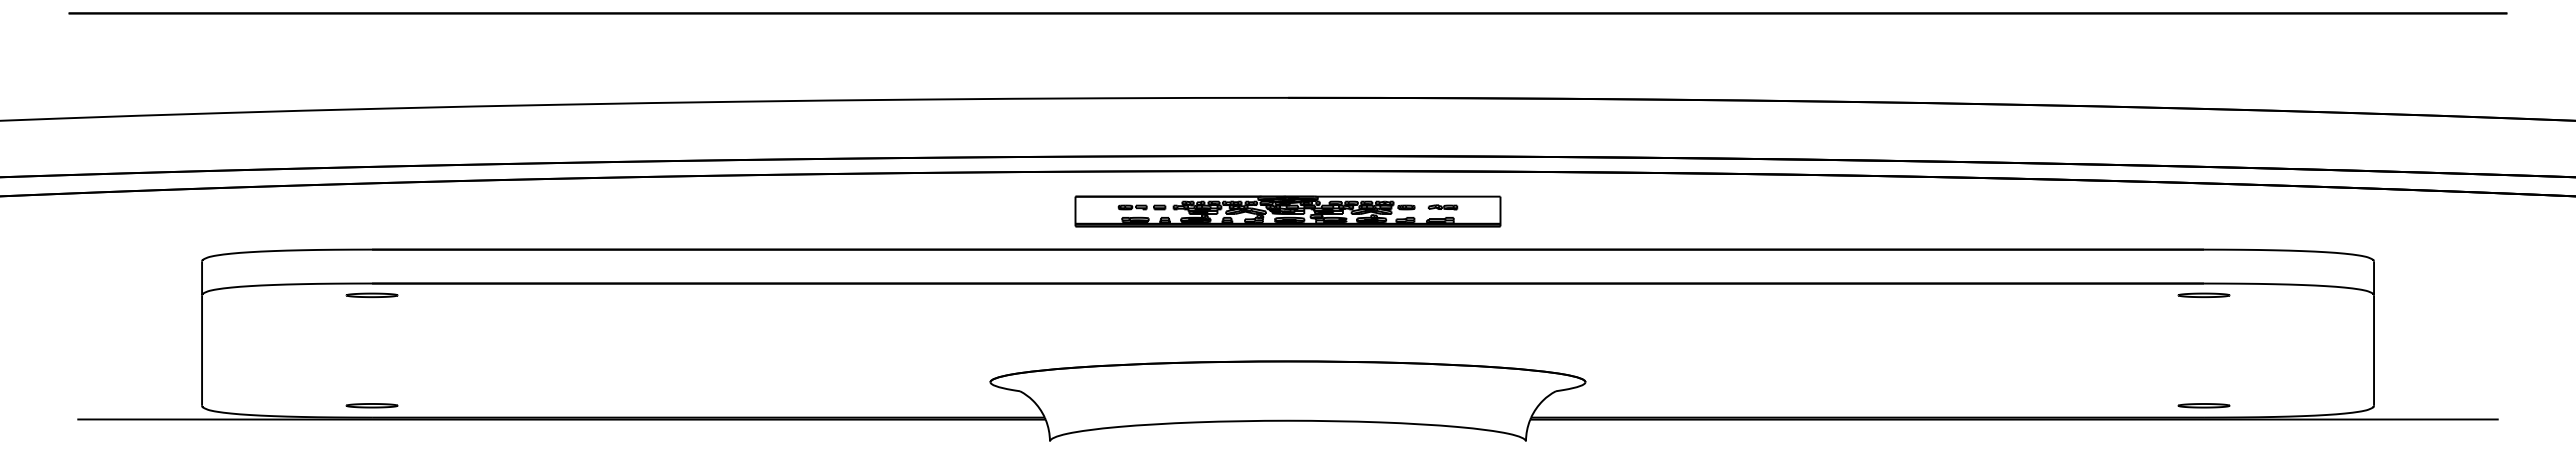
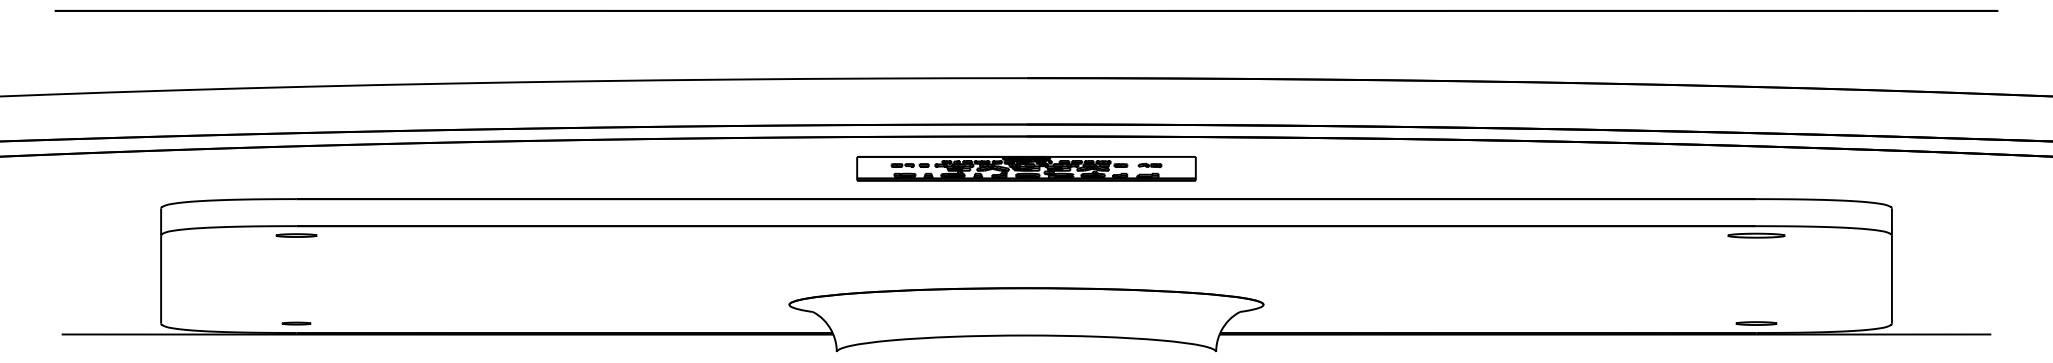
part: (2203, 294) -> (1756, 234), size x1.4
part: (371, 405) -> (296, 323), size x0.7

